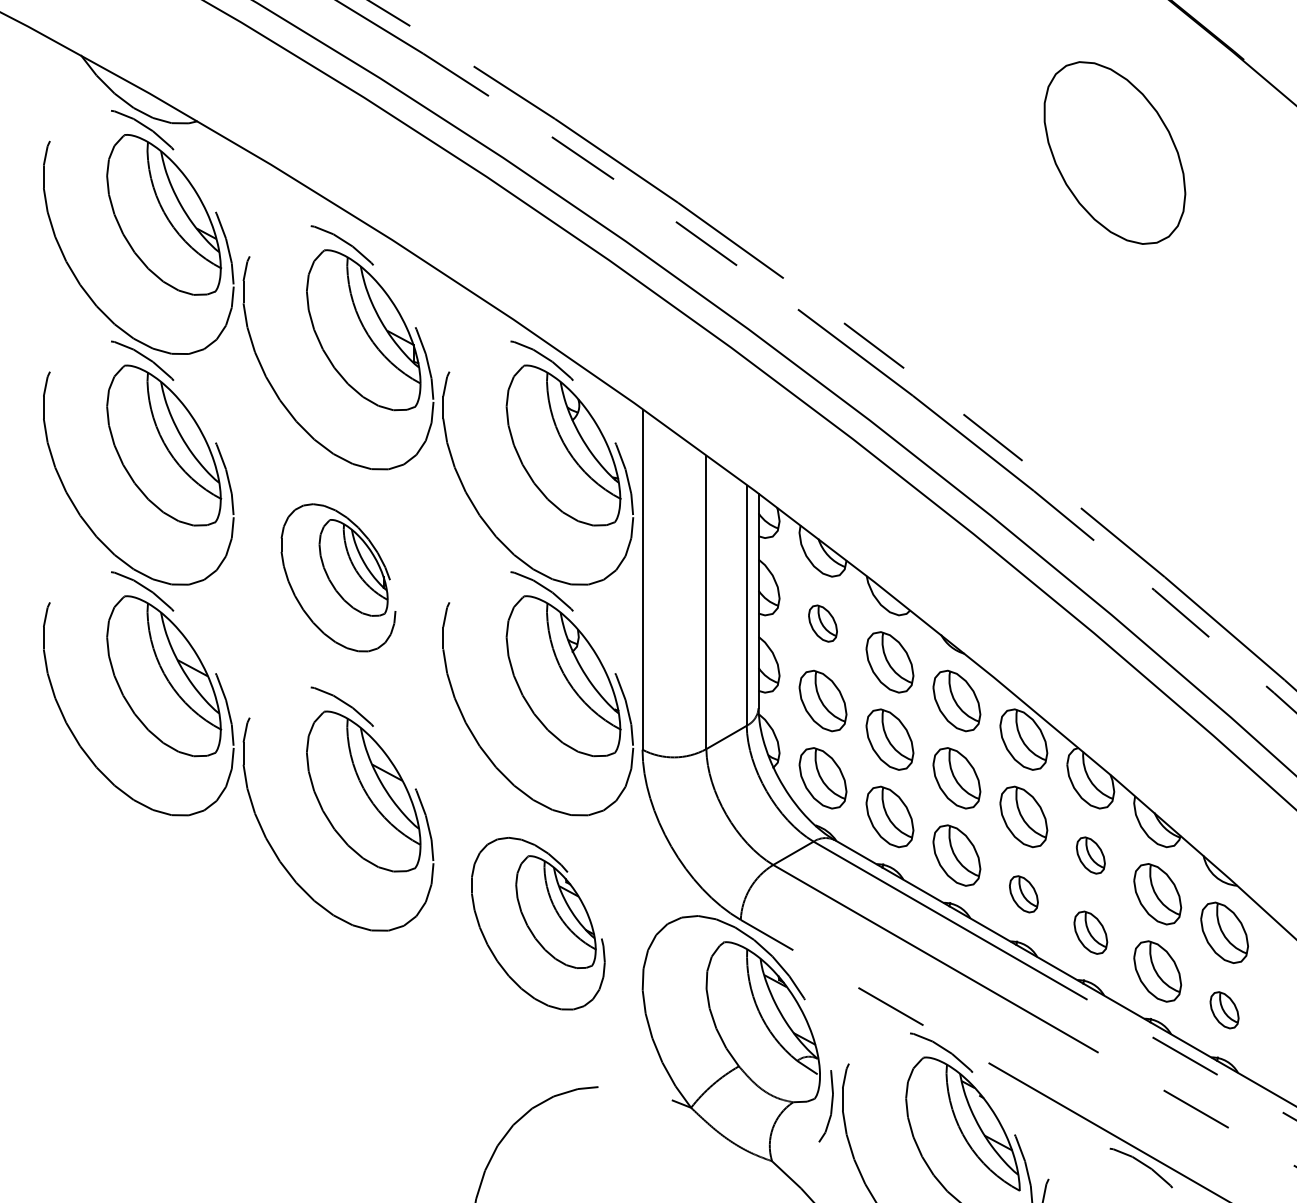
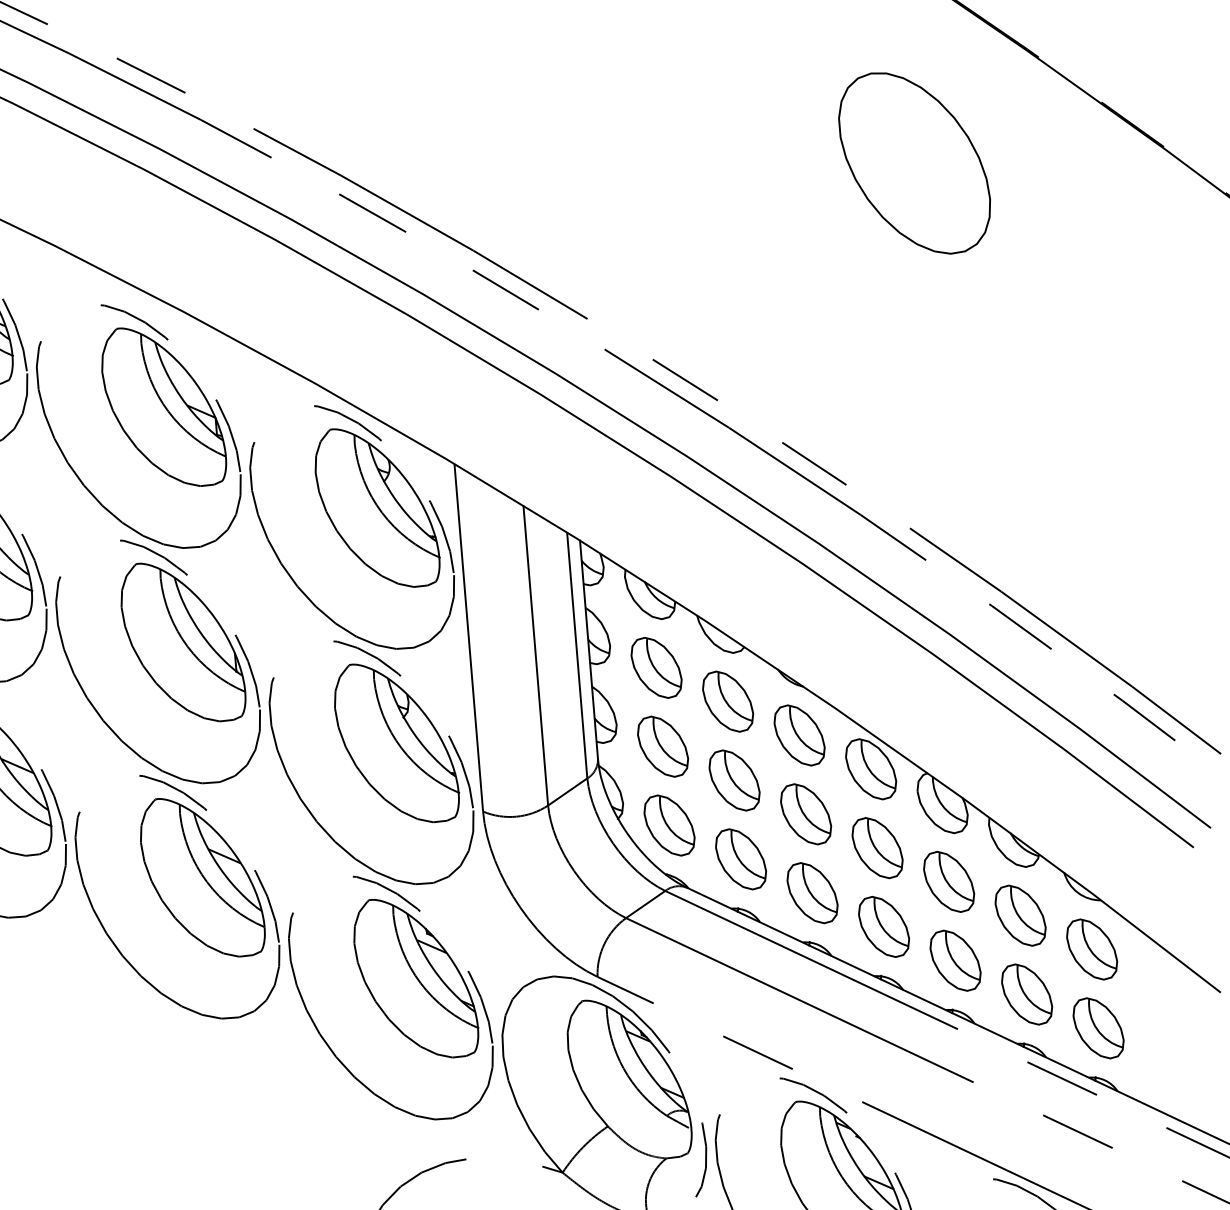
part: (338, 578) -> (158, 662), size x1.67
part: (822, 623) -> (656, 667), size x1.67
part: (1090, 855) -> (948, 881), size x1.67
part: (1023, 894) -> (883, 927), size x1.67
part: (538, 924) -> (391, 998), size x1.43
part: (1090, 932) -> (955, 960), size x1.43
part: (1224, 1010) -> (1098, 1028), size x1.67

